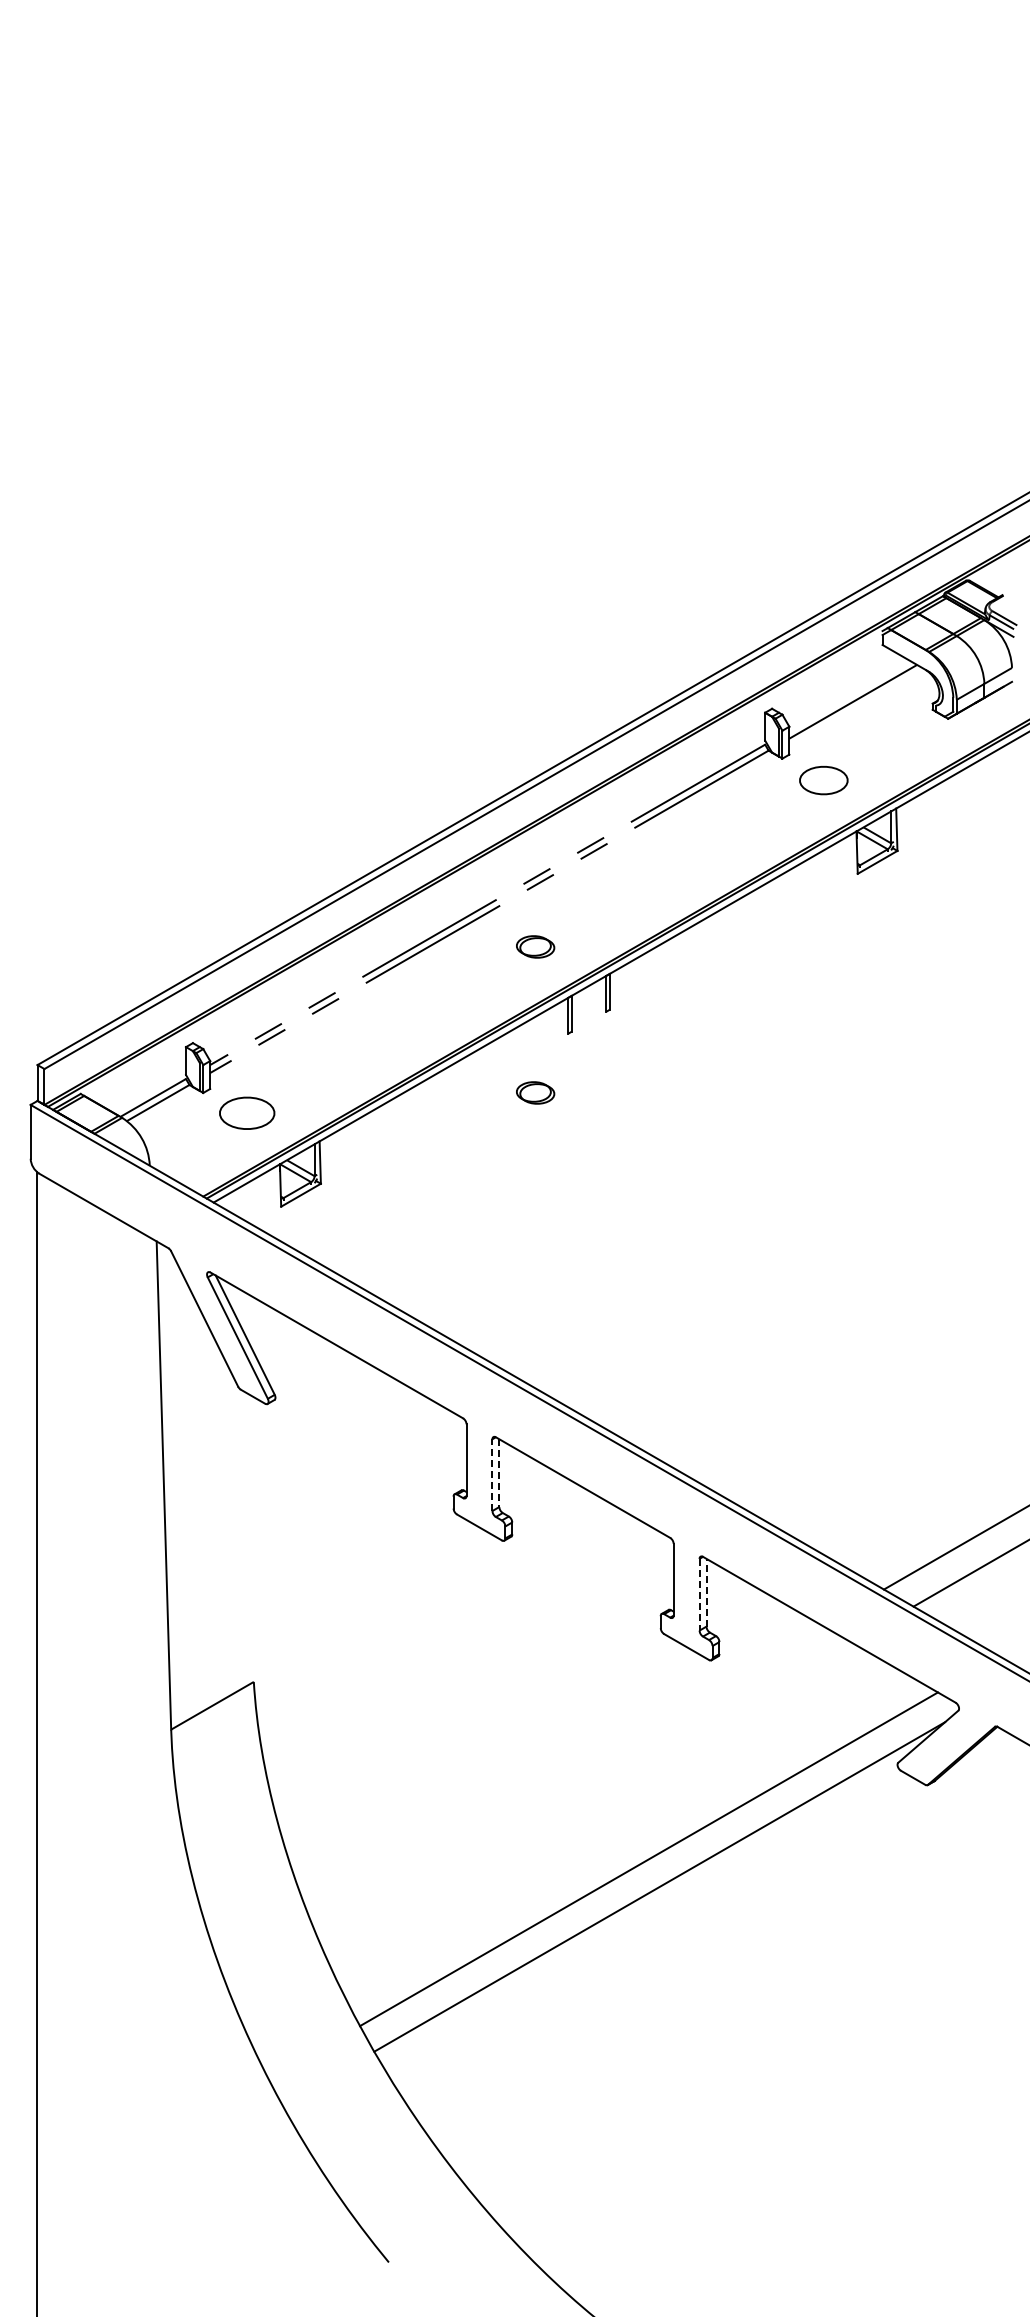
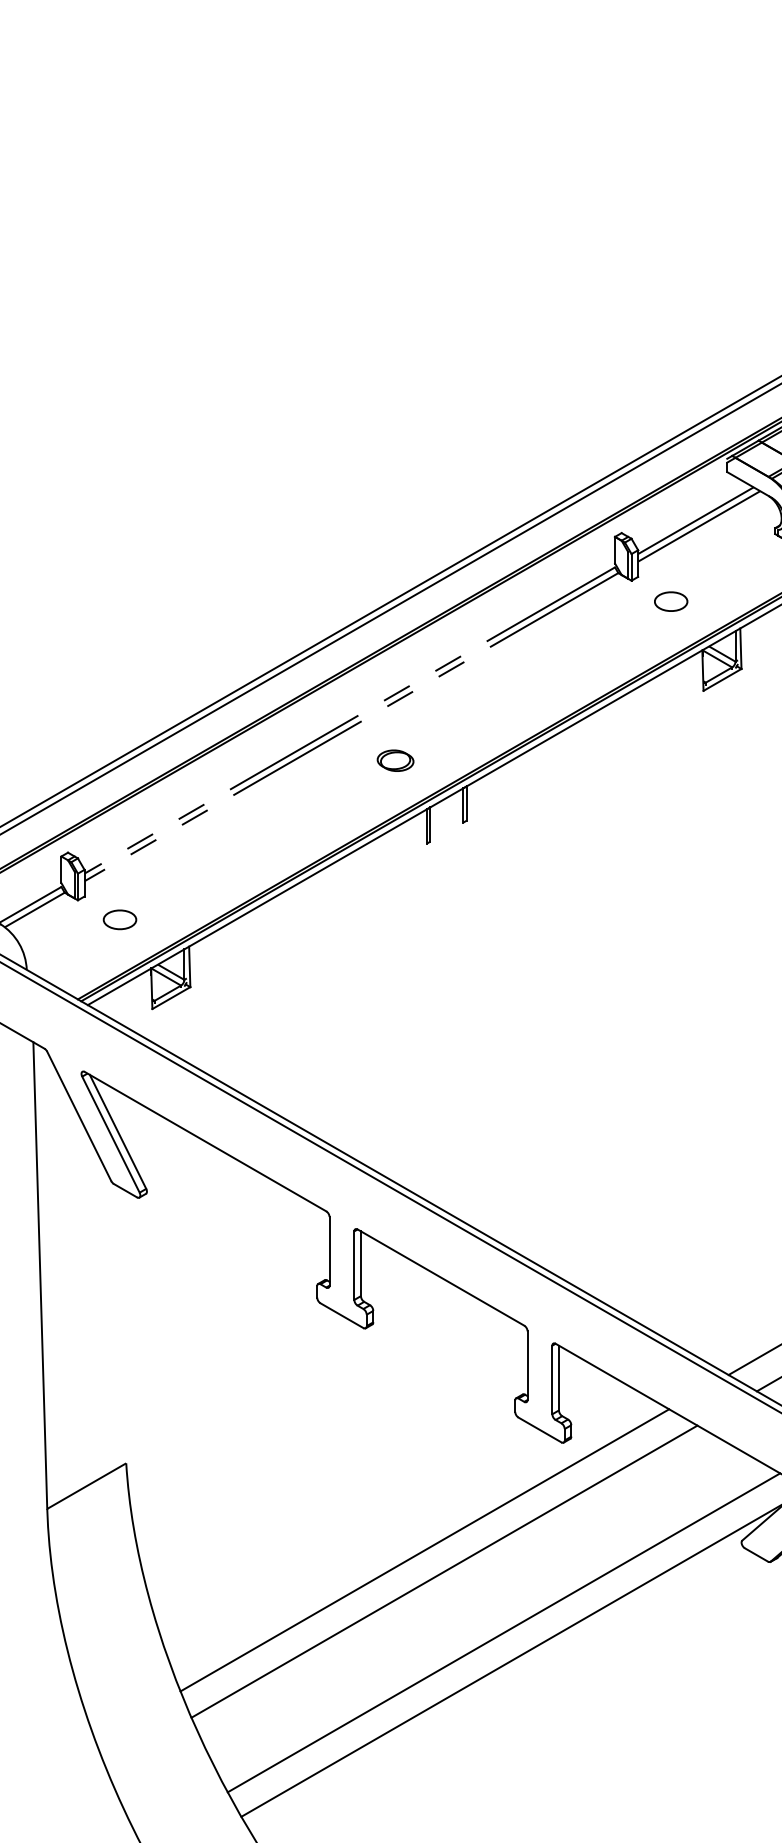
line: (849, 695) -> (695, 520), added
part: (823, 780) -> (670, 601), size x0.71
part: (535, 1092) -> (395, 899), removed
part: (247, 1113) -> (120, 919), size x0.62
line: (499, 1473) -> (361, 1264), dashed -> solid
line: (492, 1475) -> (354, 1265), dashed -> solid
line: (706, 1592) -> (558, 1377), dashed -> solid
line: (699, 1594) -> (552, 1379), dashed -> solid
line: (565, 1772) -> (424, 1549), added
line: (586, 1795) -> (444, 1571), added

